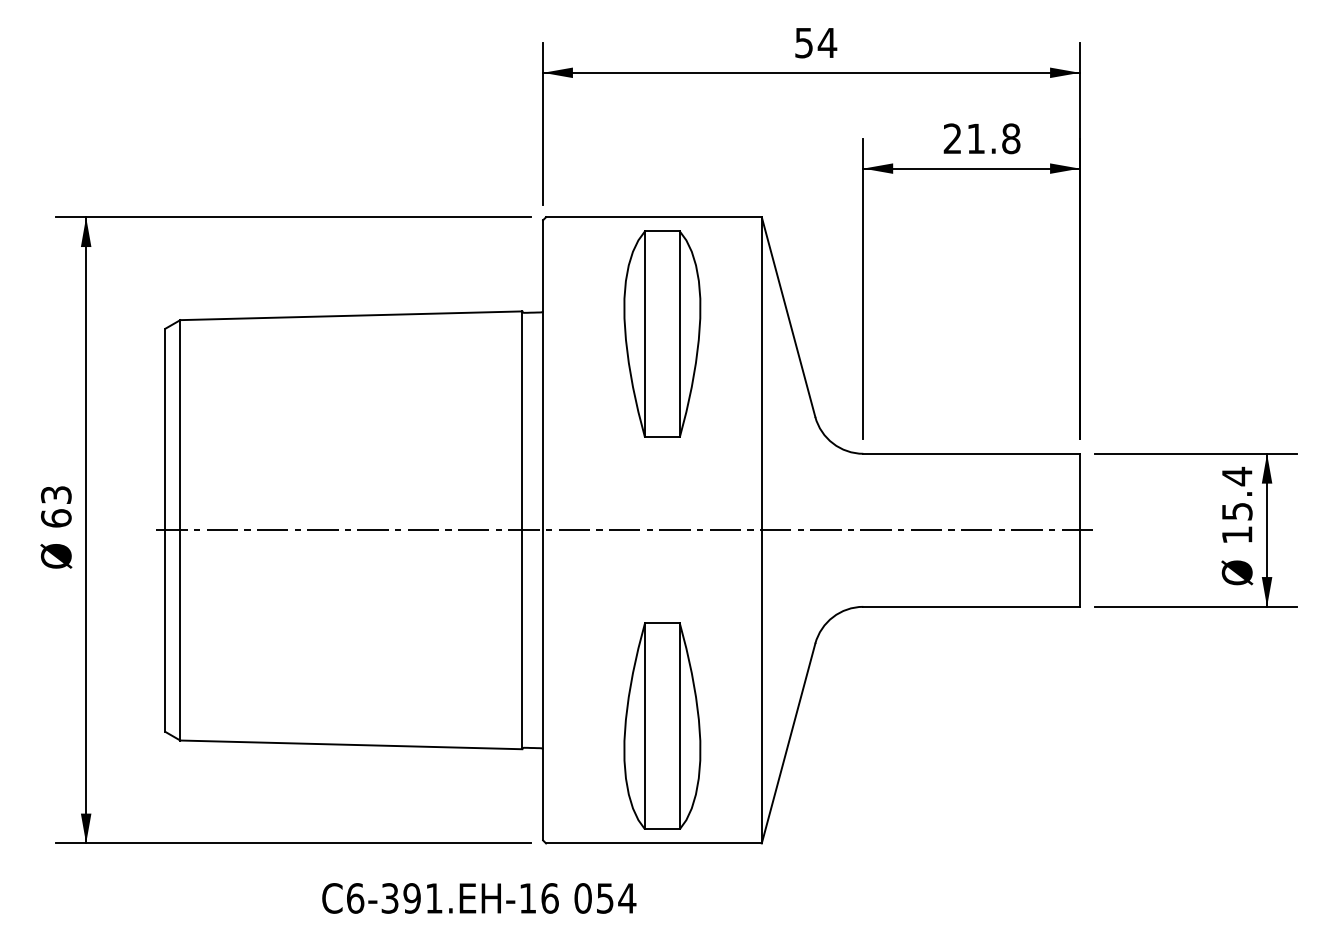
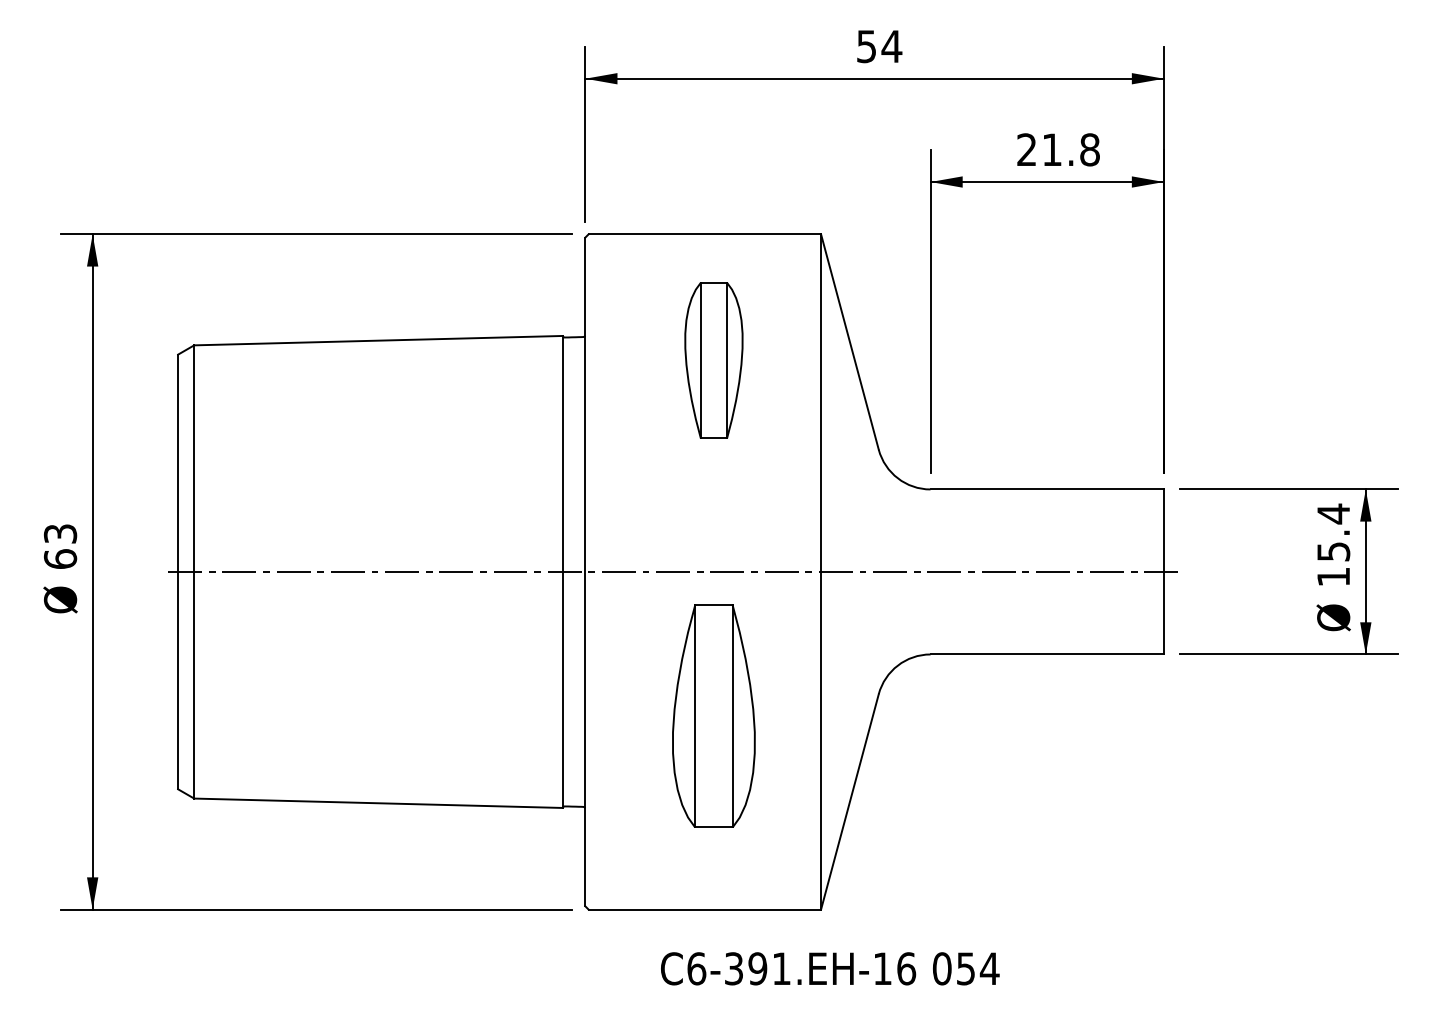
part: (662, 333) -> (714, 359), size x0.7
part: (662, 725) -> (714, 715), moved
text: (479, 898) -> (830, 968), moved

